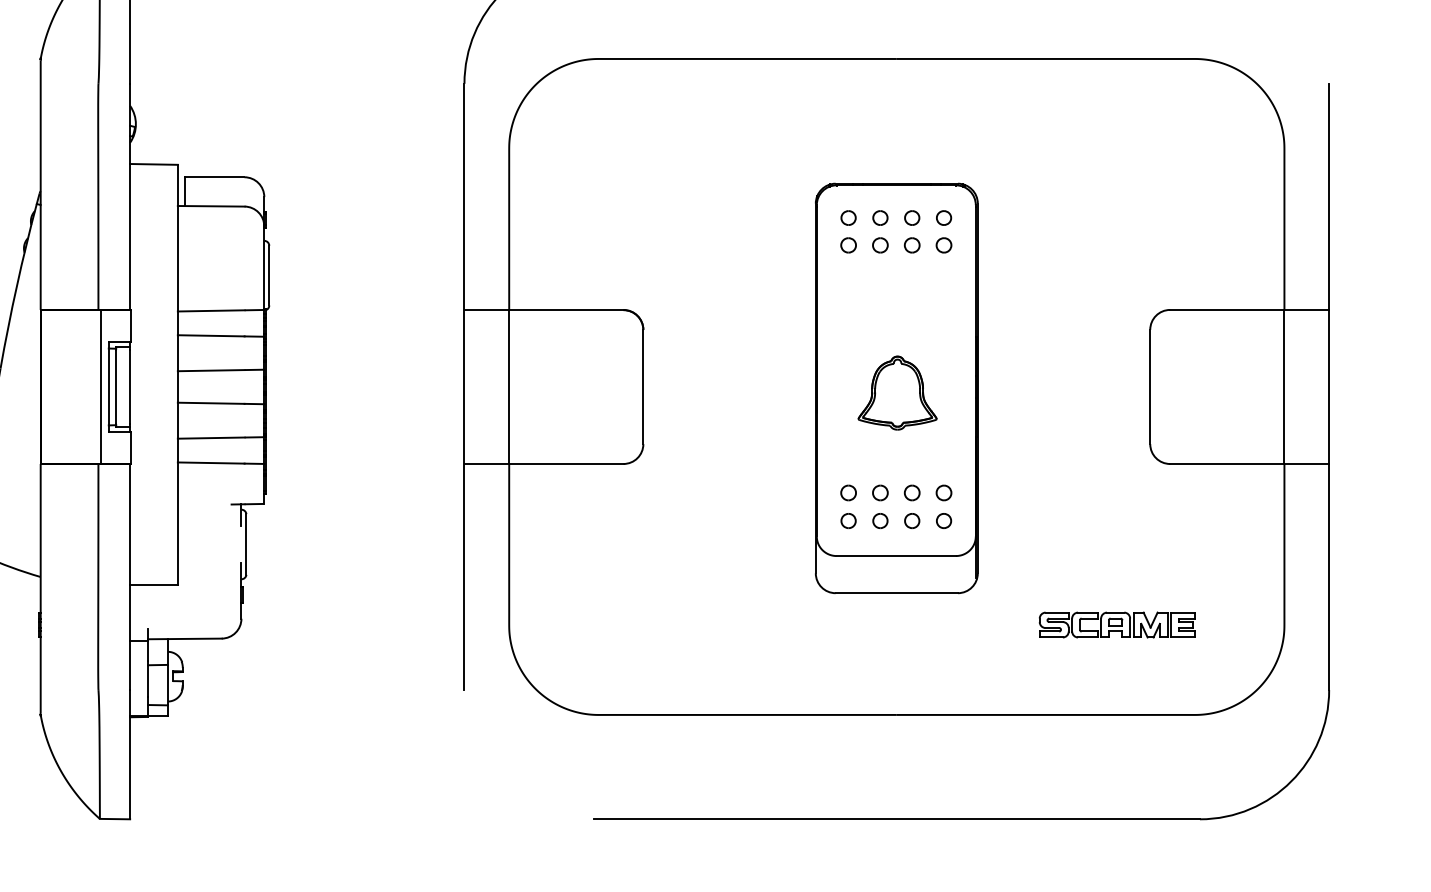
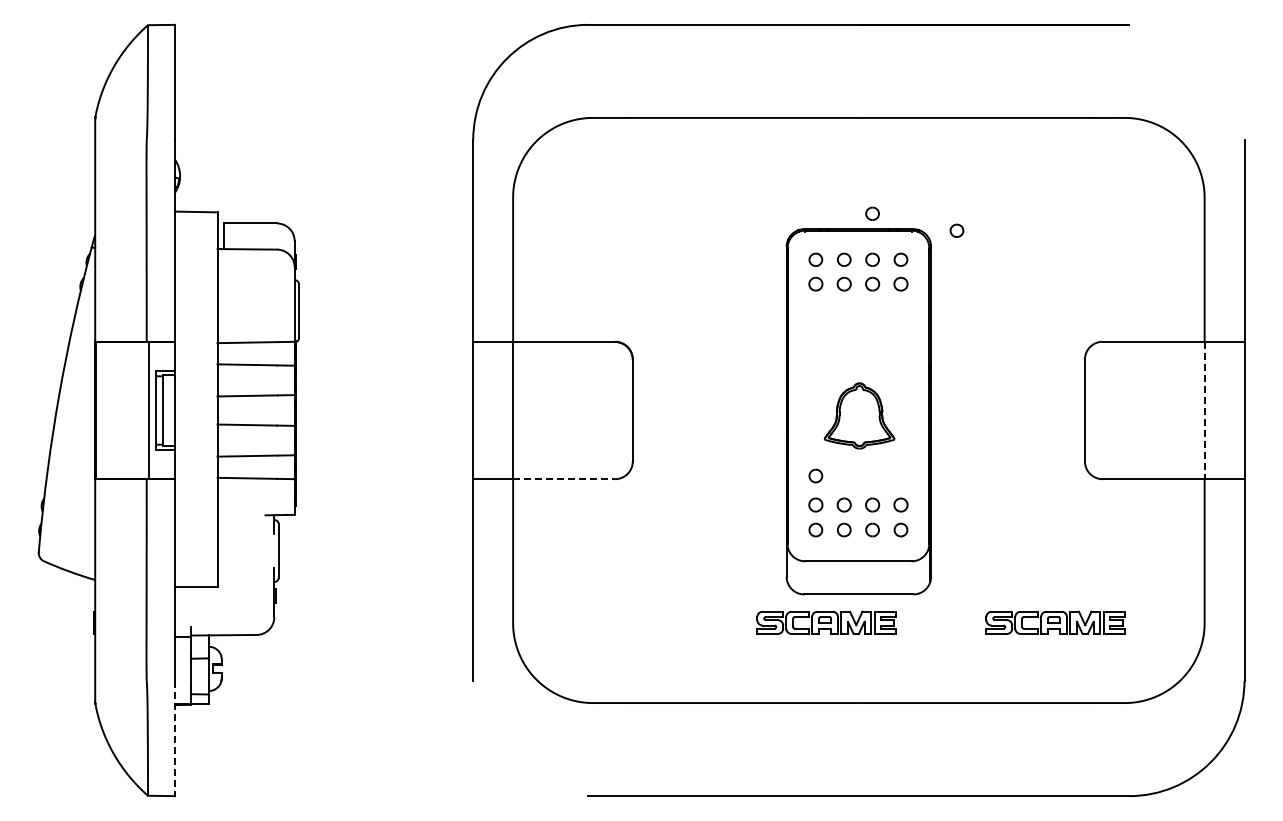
part: (912, 166) -> (872, 213), added
part: (1006, 185) -> (956, 230), added
line: (1284, 386) -> (1204, 410), solid -> dashed
part: (848, 459) -> (815, 475), added
line: (566, 464) -> (564, 479), solid -> dashed
part: (860, 624) -> (826, 622), added
line: (130, 754) -> (175, 738), solid -> dashed

